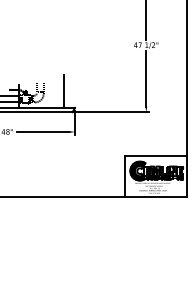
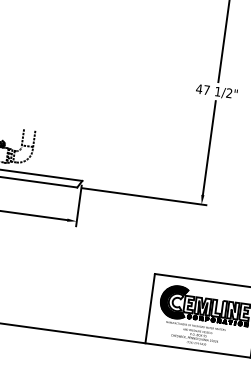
line: (63, 90) -> (66, 148), removed

